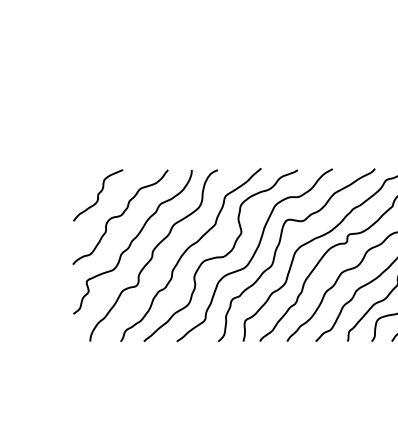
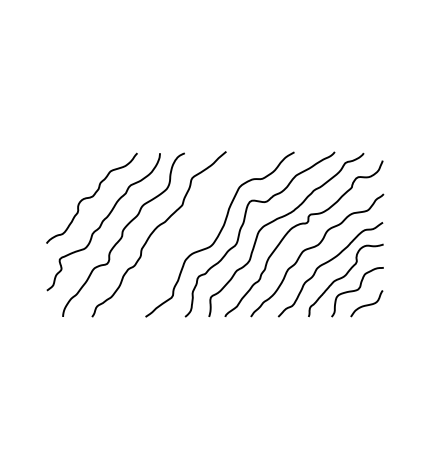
curve: (98, 195) -> (70, 177), removed
curve: (220, 256) -> (187, 235), removed

